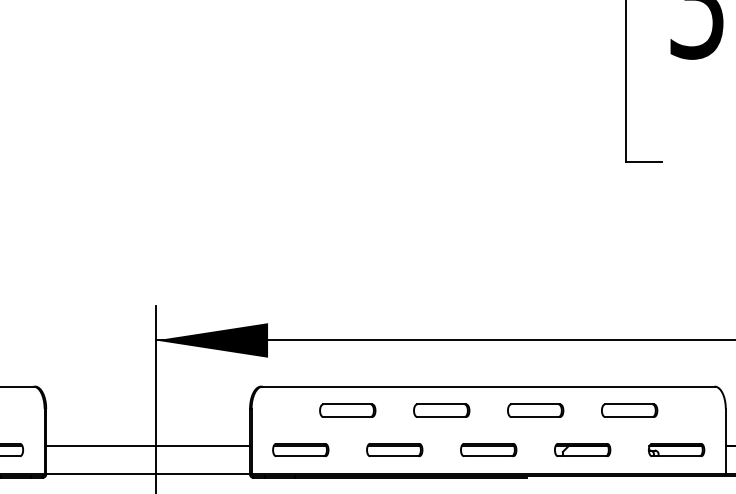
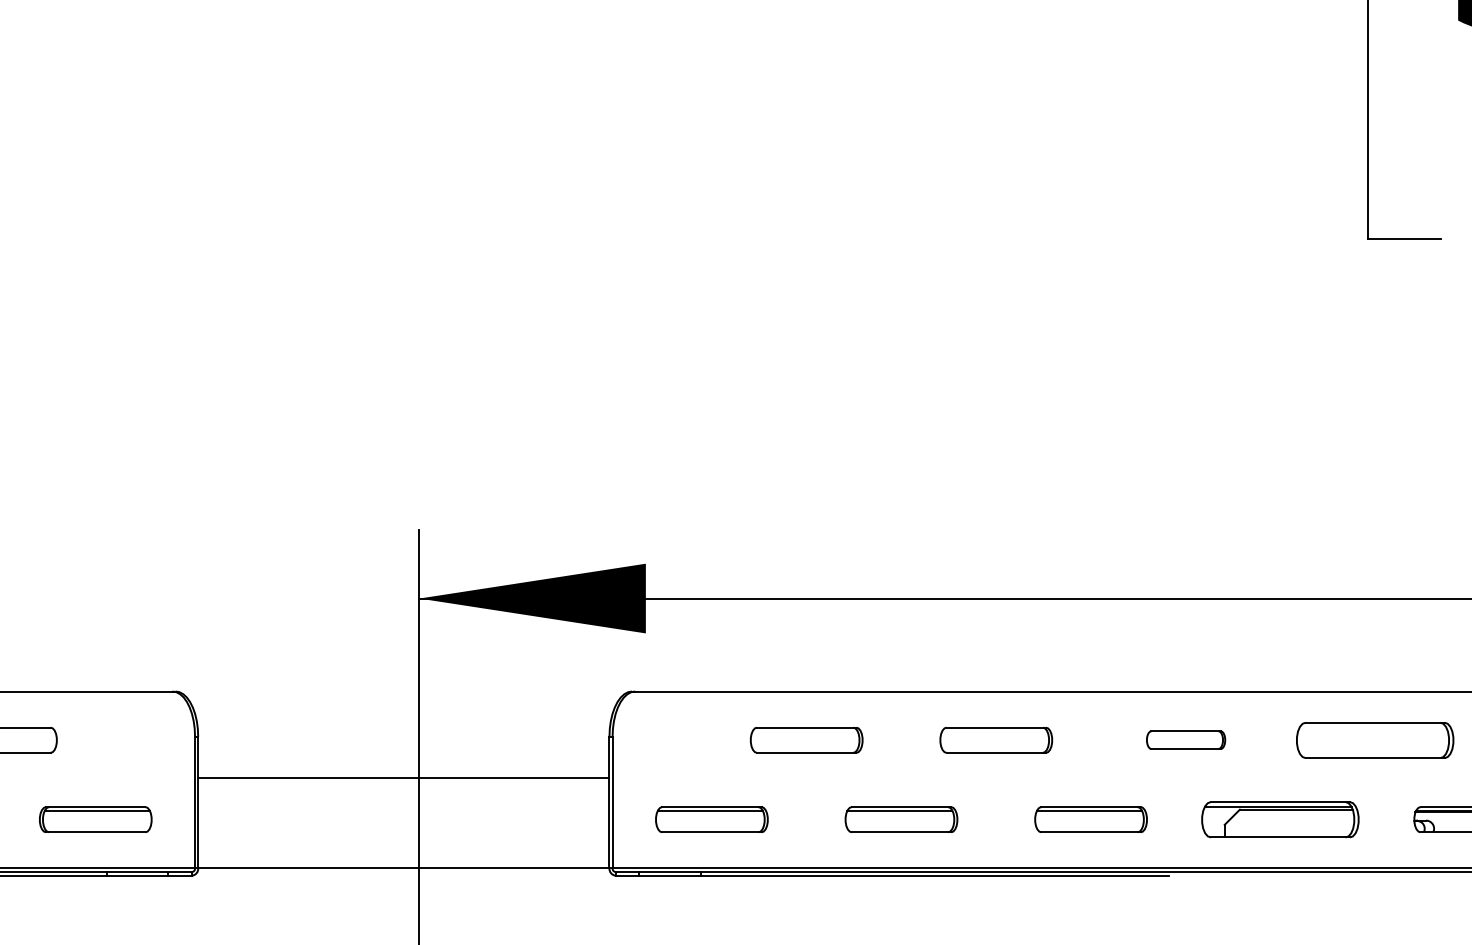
part: (535, 410) -> (1185, 739), size x0.7
part: (629, 410) -> (1375, 739), size x1.4
line: (148, 445) -> (404, 778), moved
part: (582, 449) -> (1280, 818), size x1.4

